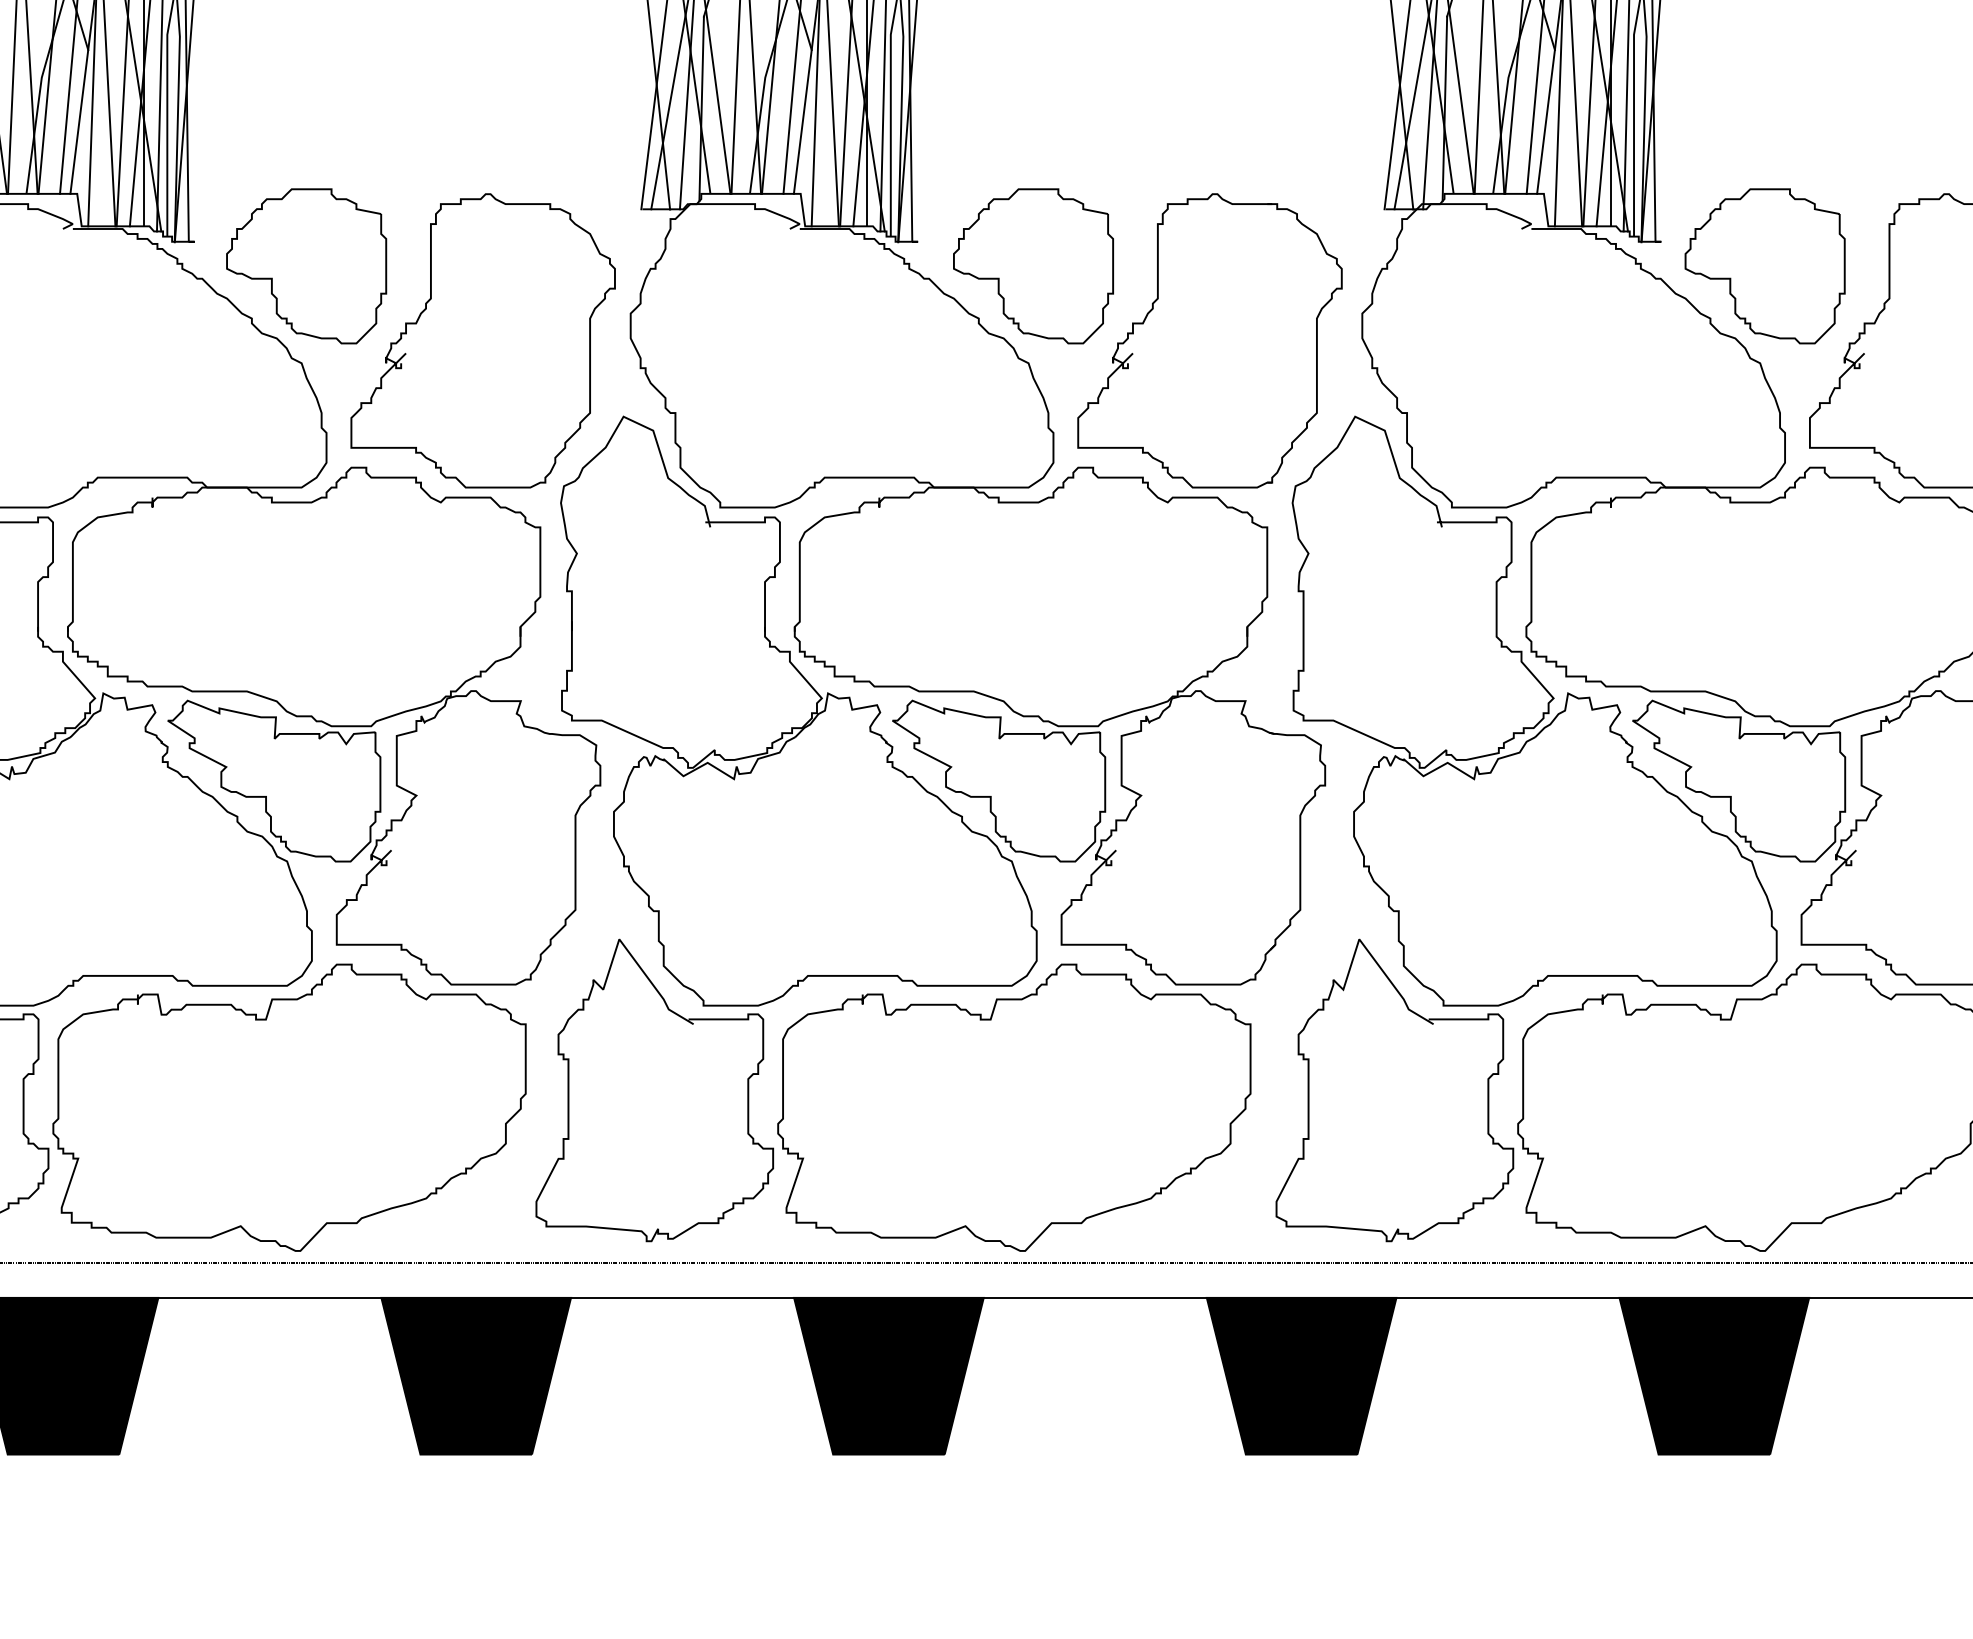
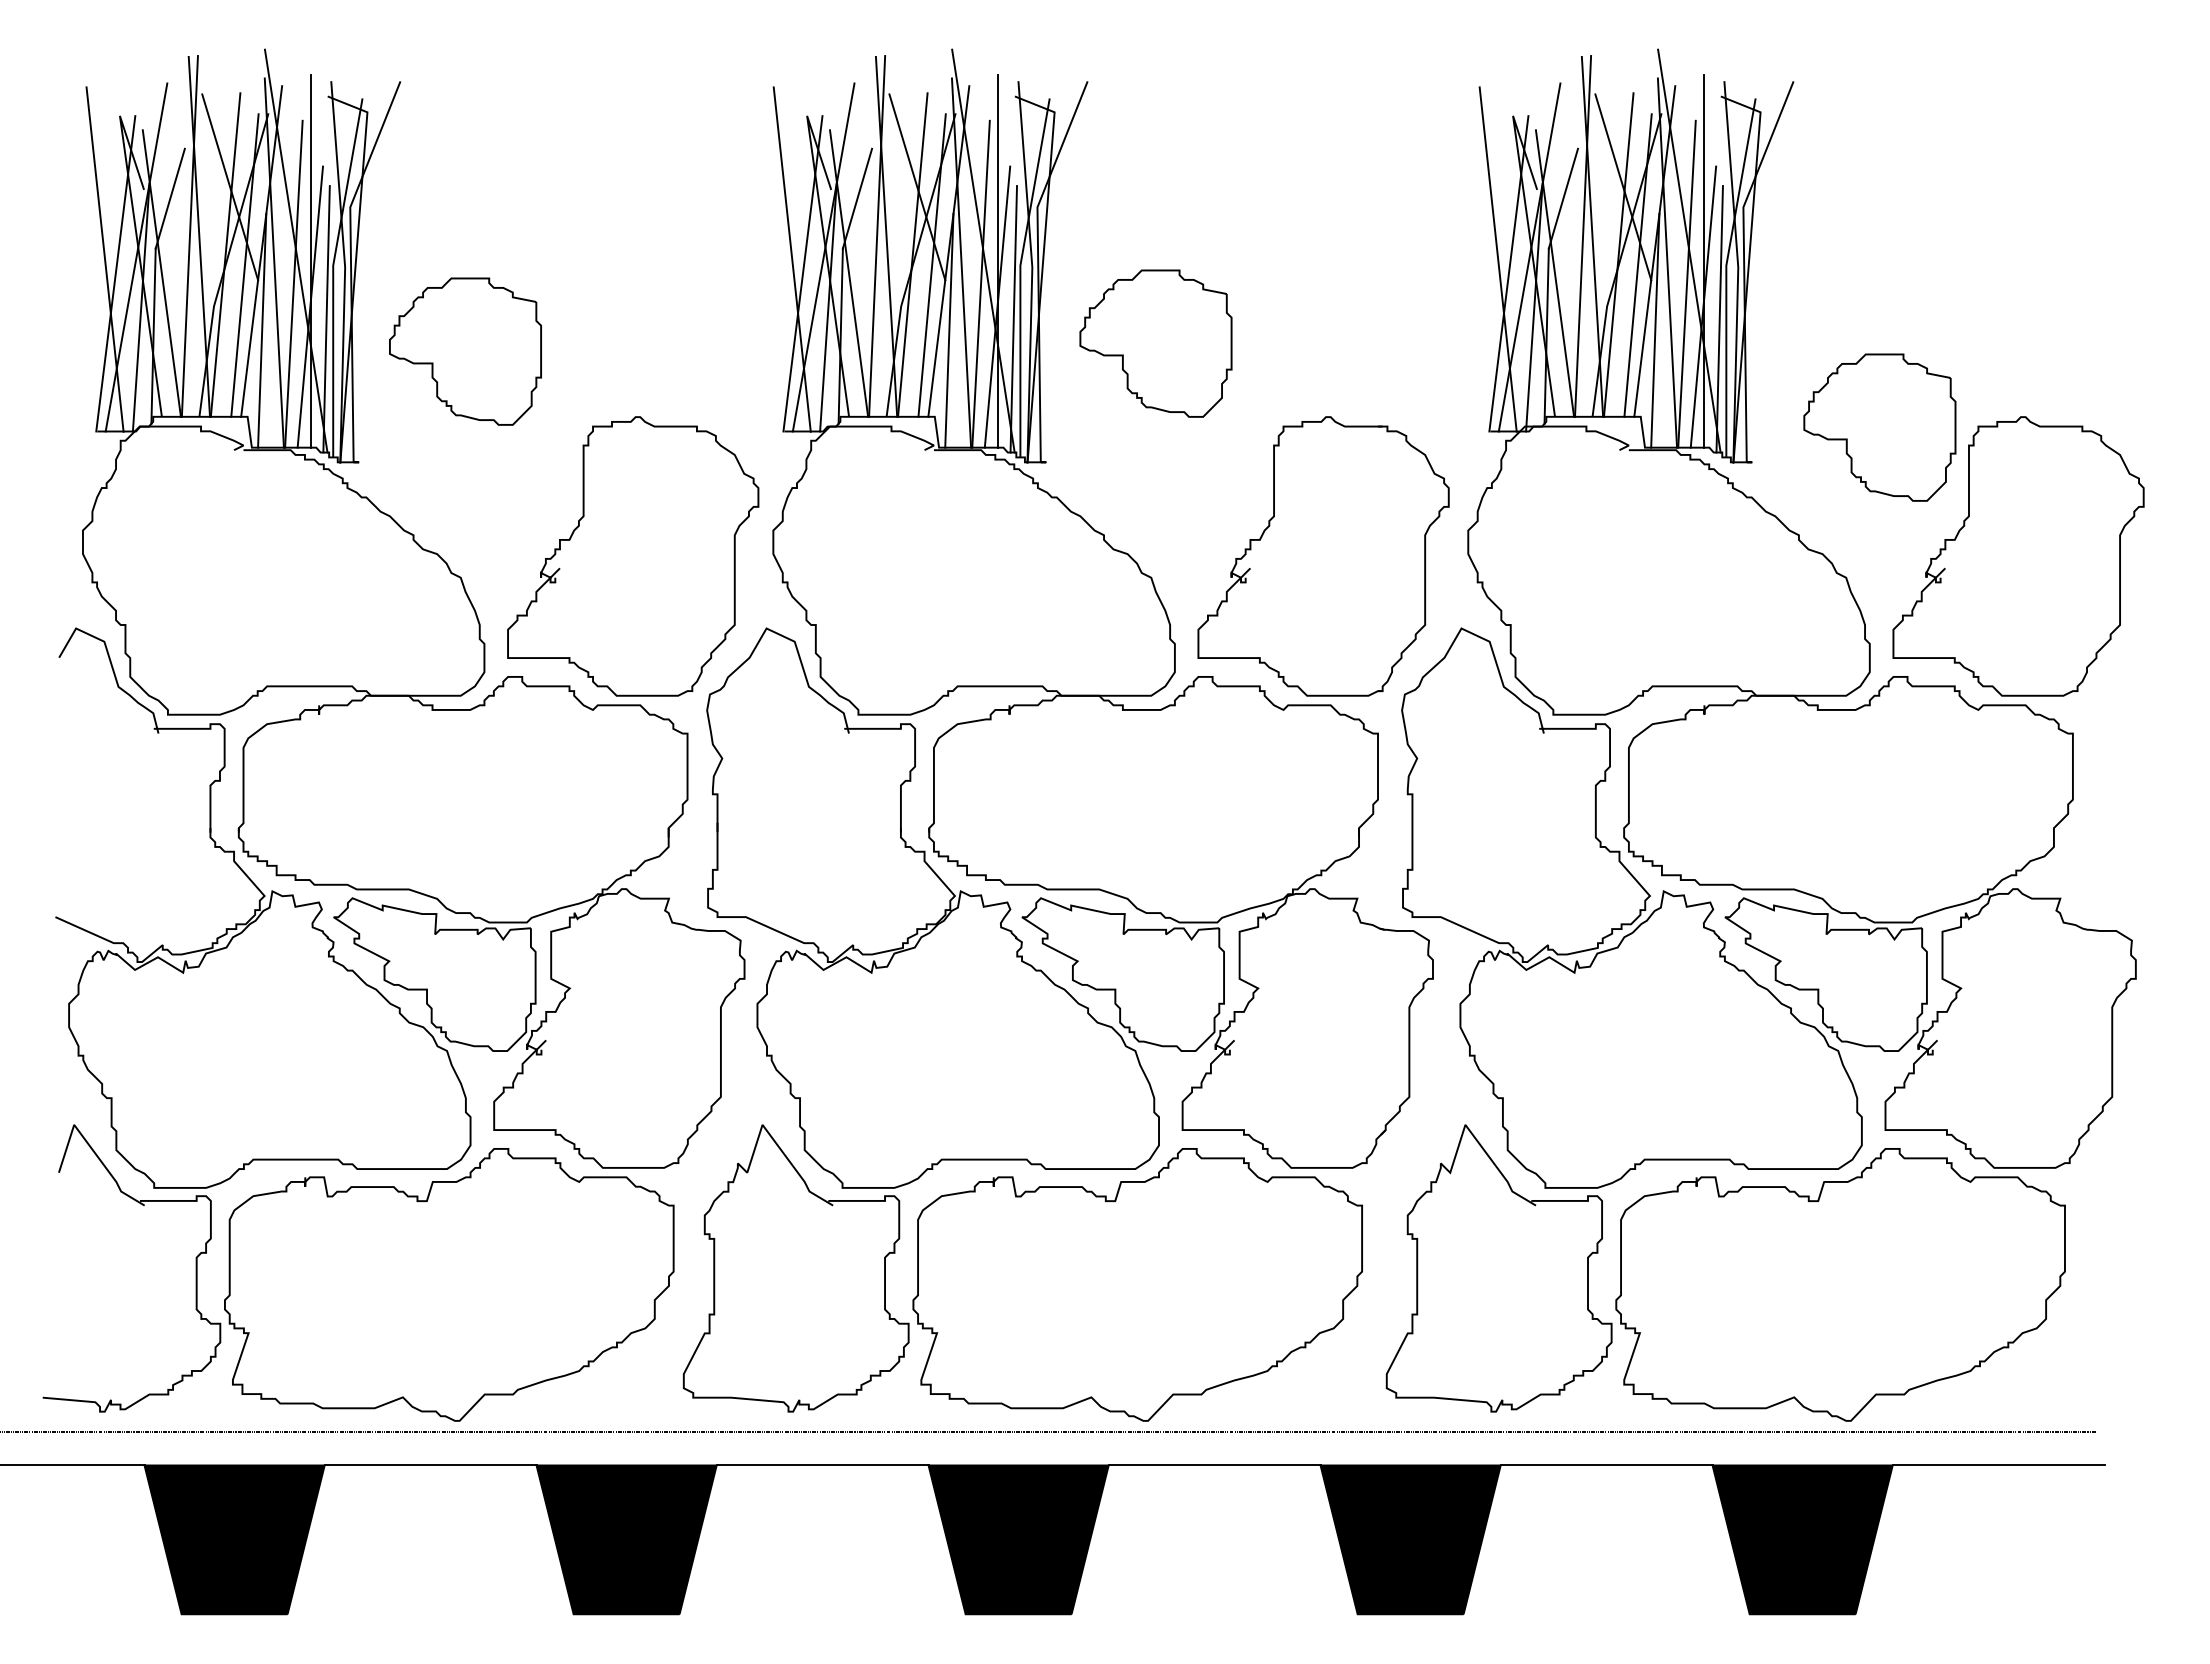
part: (306, 266) -> (465, 351), moved
part: (1033, 266) -> (1155, 343), moved
part: (1764, 266) -> (1879, 427), moved

